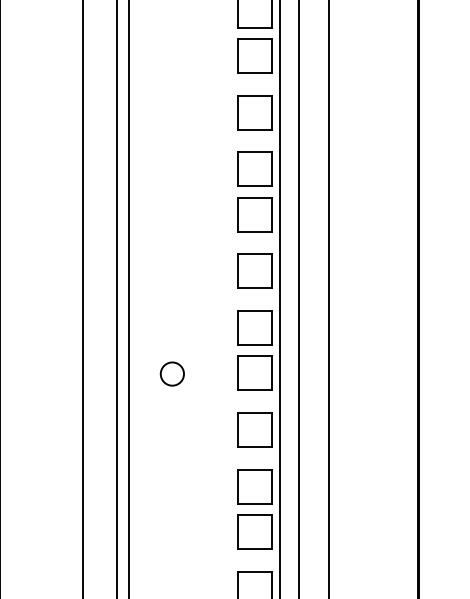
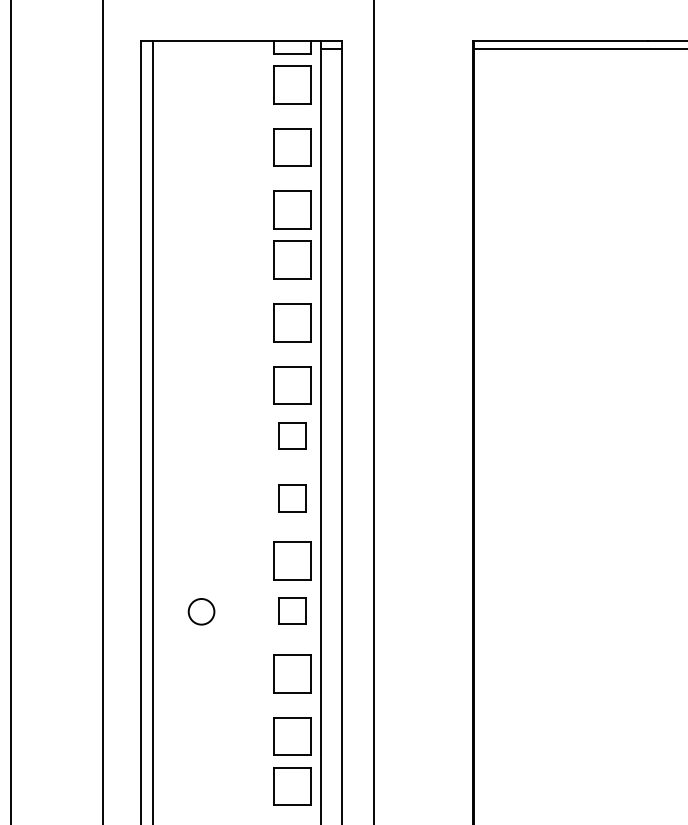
part: (254, 214) -> (292, 435), size x0.7
part: (254, 271) -> (292, 498), size x0.7
part: (254, 372) -> (292, 610), size x0.7

